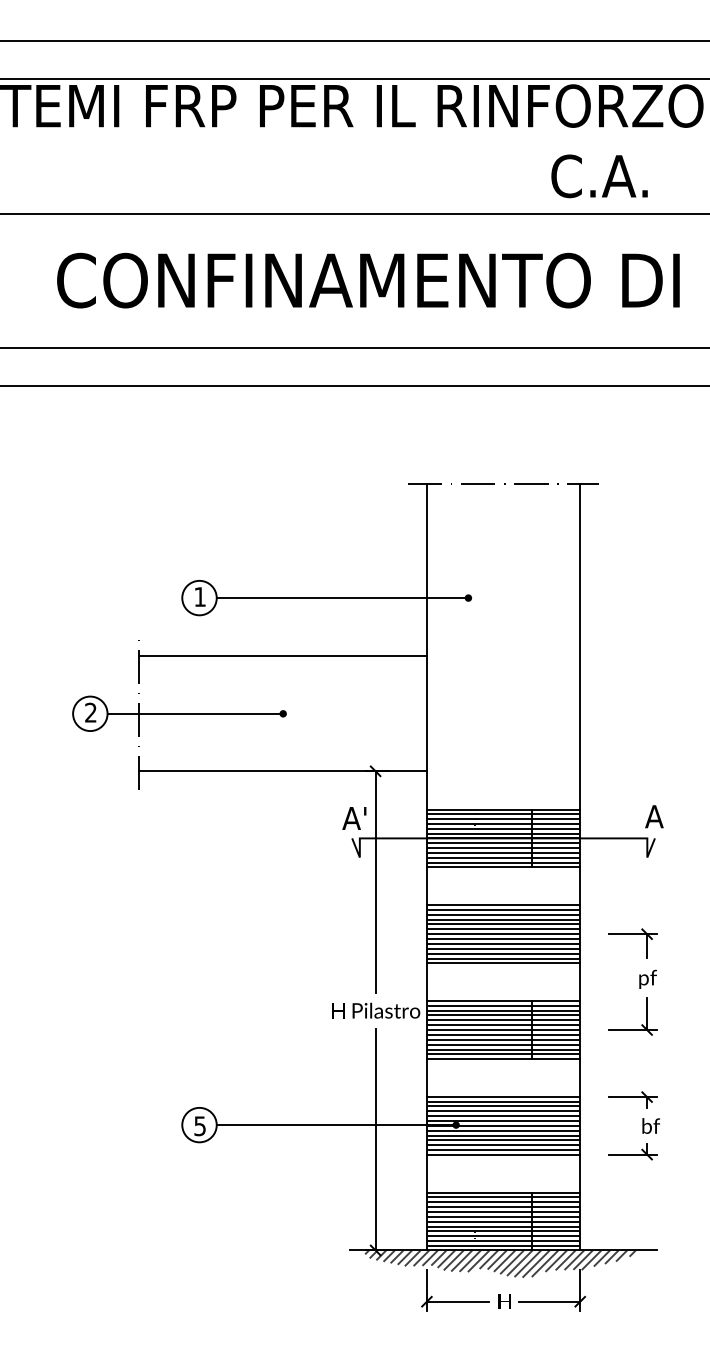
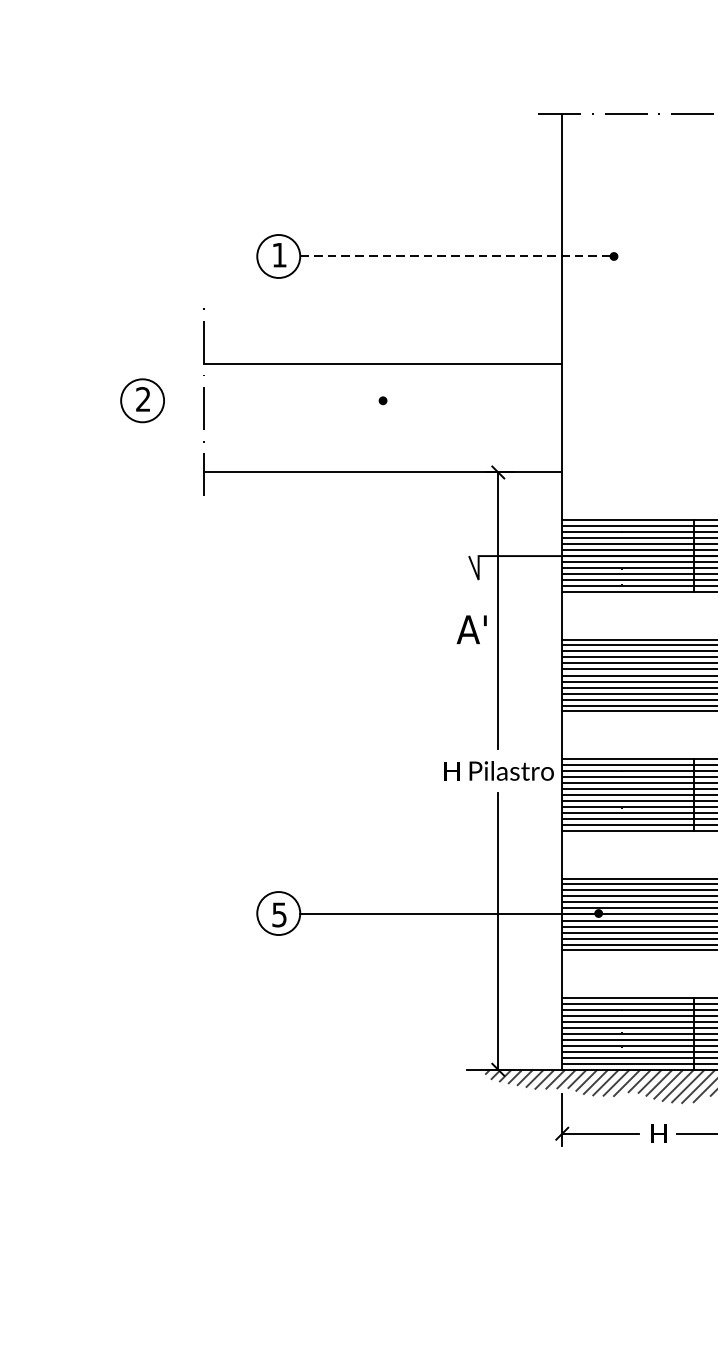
line: (341, 598) -> (455, 257), solid -> dashed
line: (282, 656) -> (382, 364), moved
line: (193, 713) -> (271, 400), removed
text: (354, 818) -> (471, 629), moved

